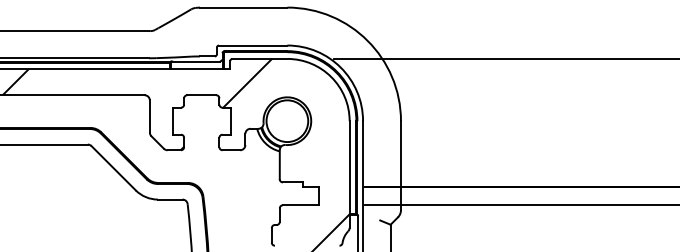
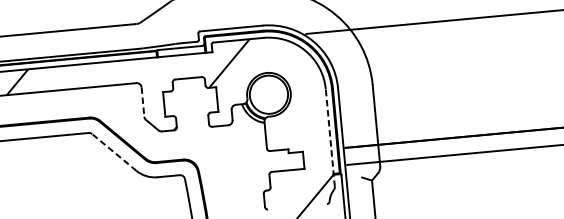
line: (149, 116) -> (142, 102), solid -> dashed
line: (113, 167) -> (114, 151), solid -> dashed
line: (349, 173) -> (330, 137), solid -> dashed

